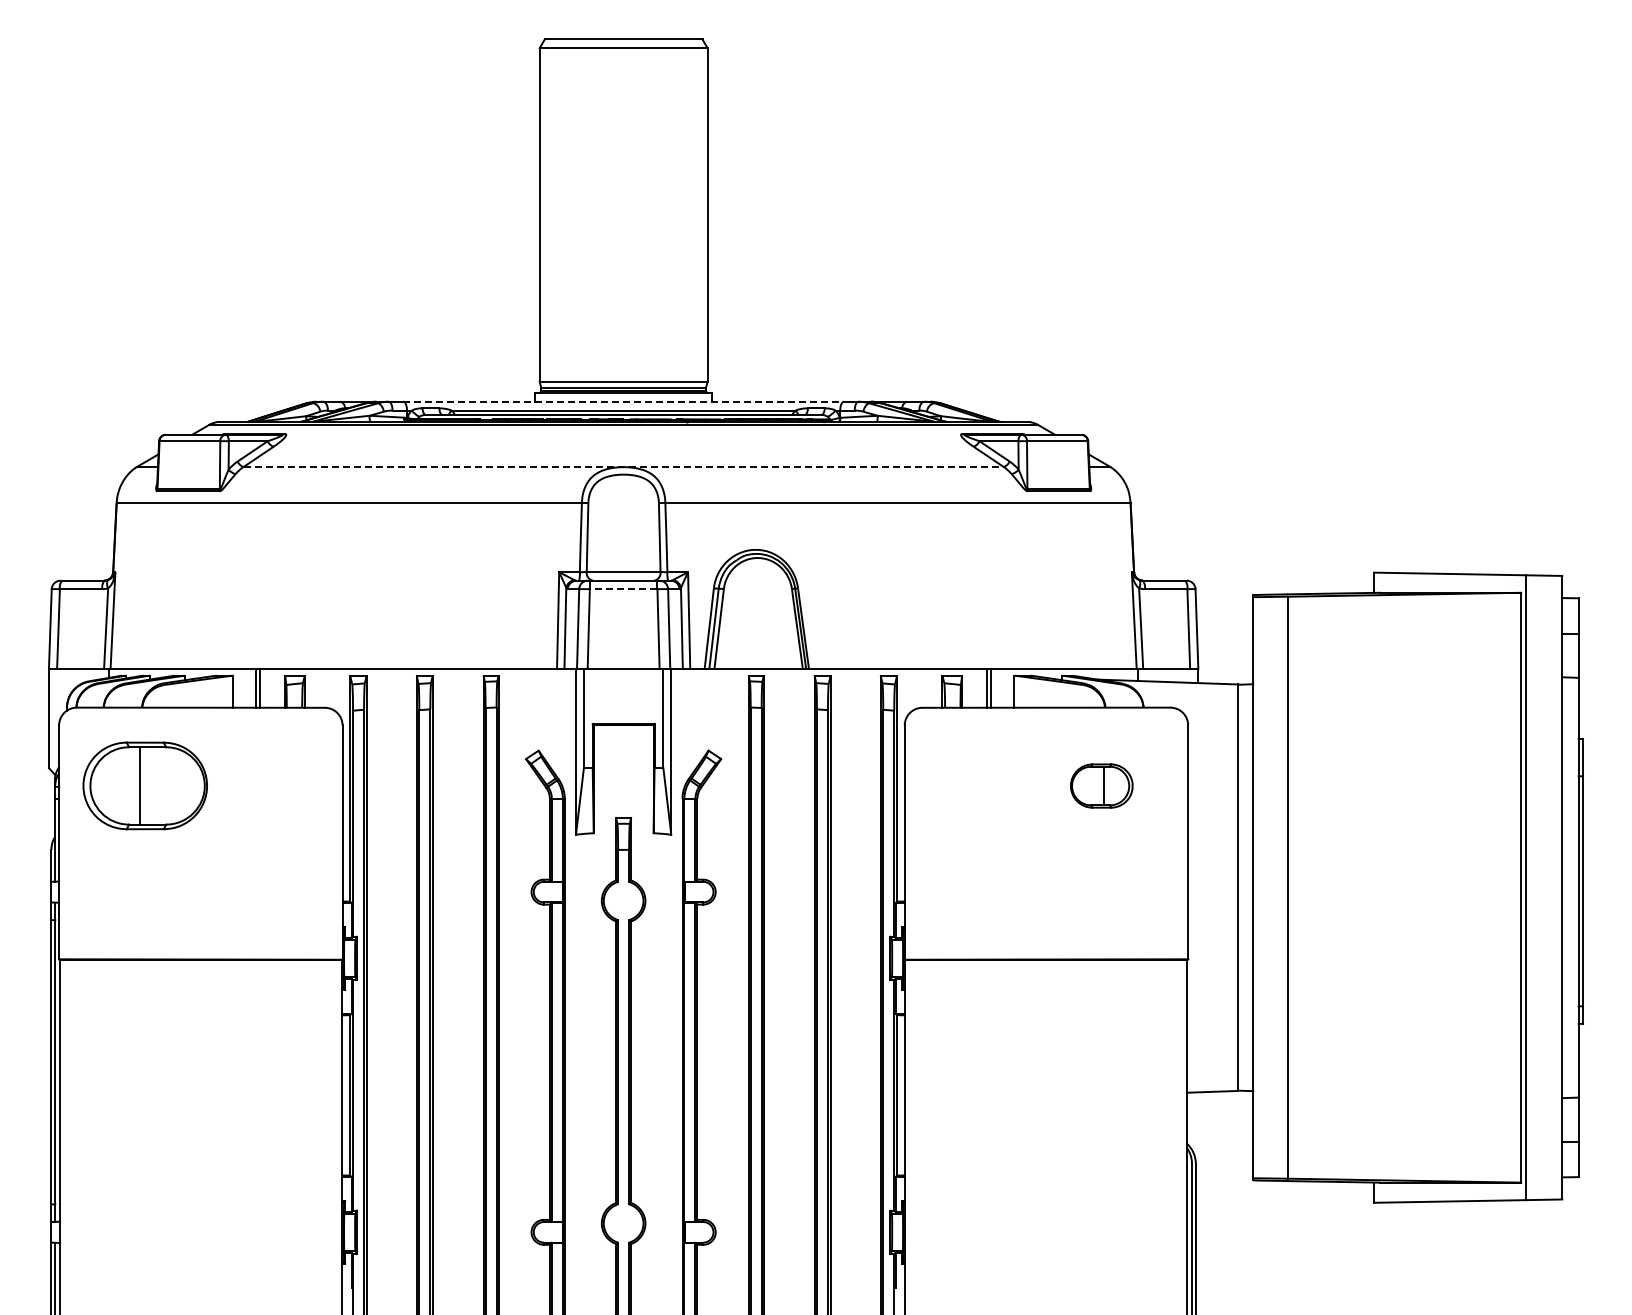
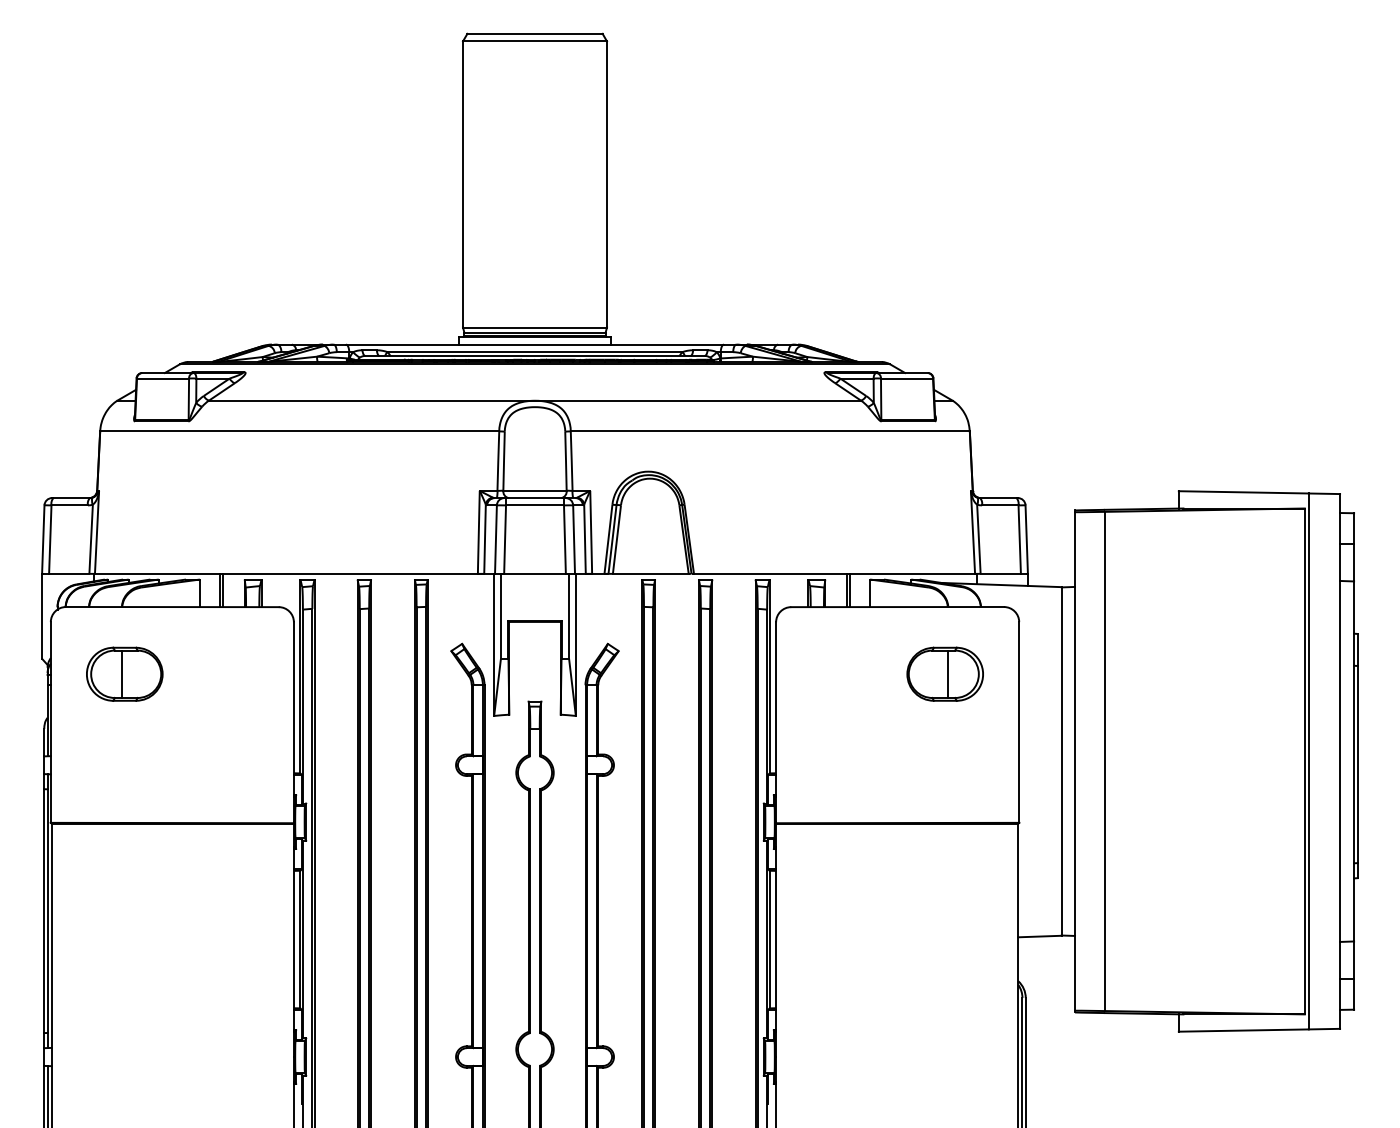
line: (624, 401) -> (535, 344), dashed -> solid
line: (624, 467) -> (535, 401), dashed -> solid
line: (623, 589) -> (534, 505), dashed -> solid
part: (1101, 785) -> (944, 673), size x1.43
part: (145, 786) -> (124, 674), size x0.71

